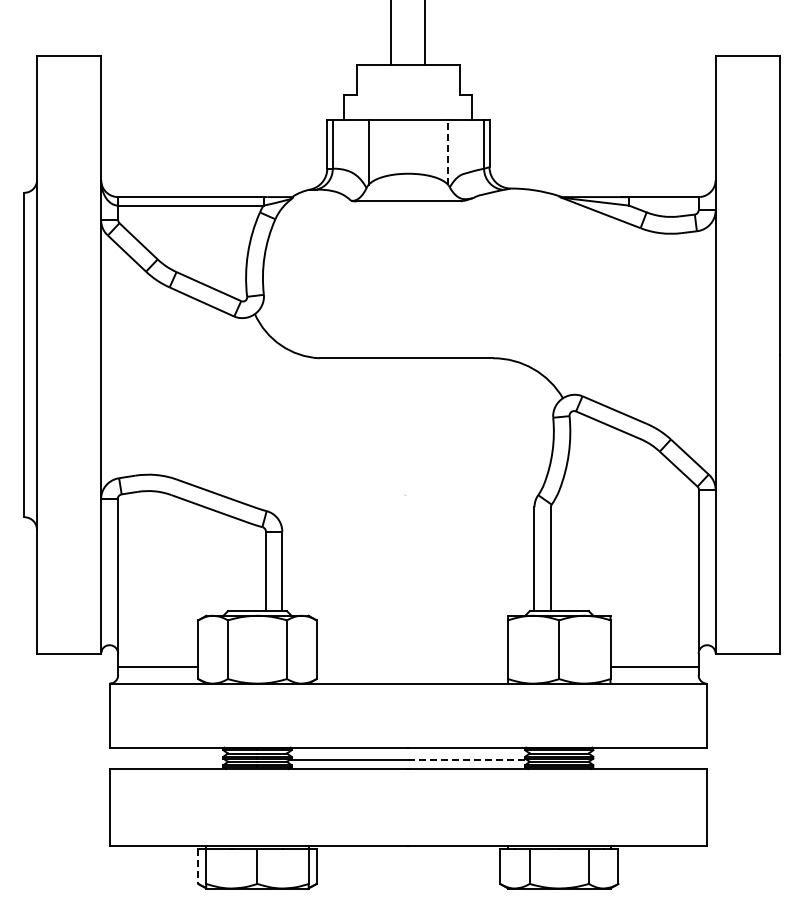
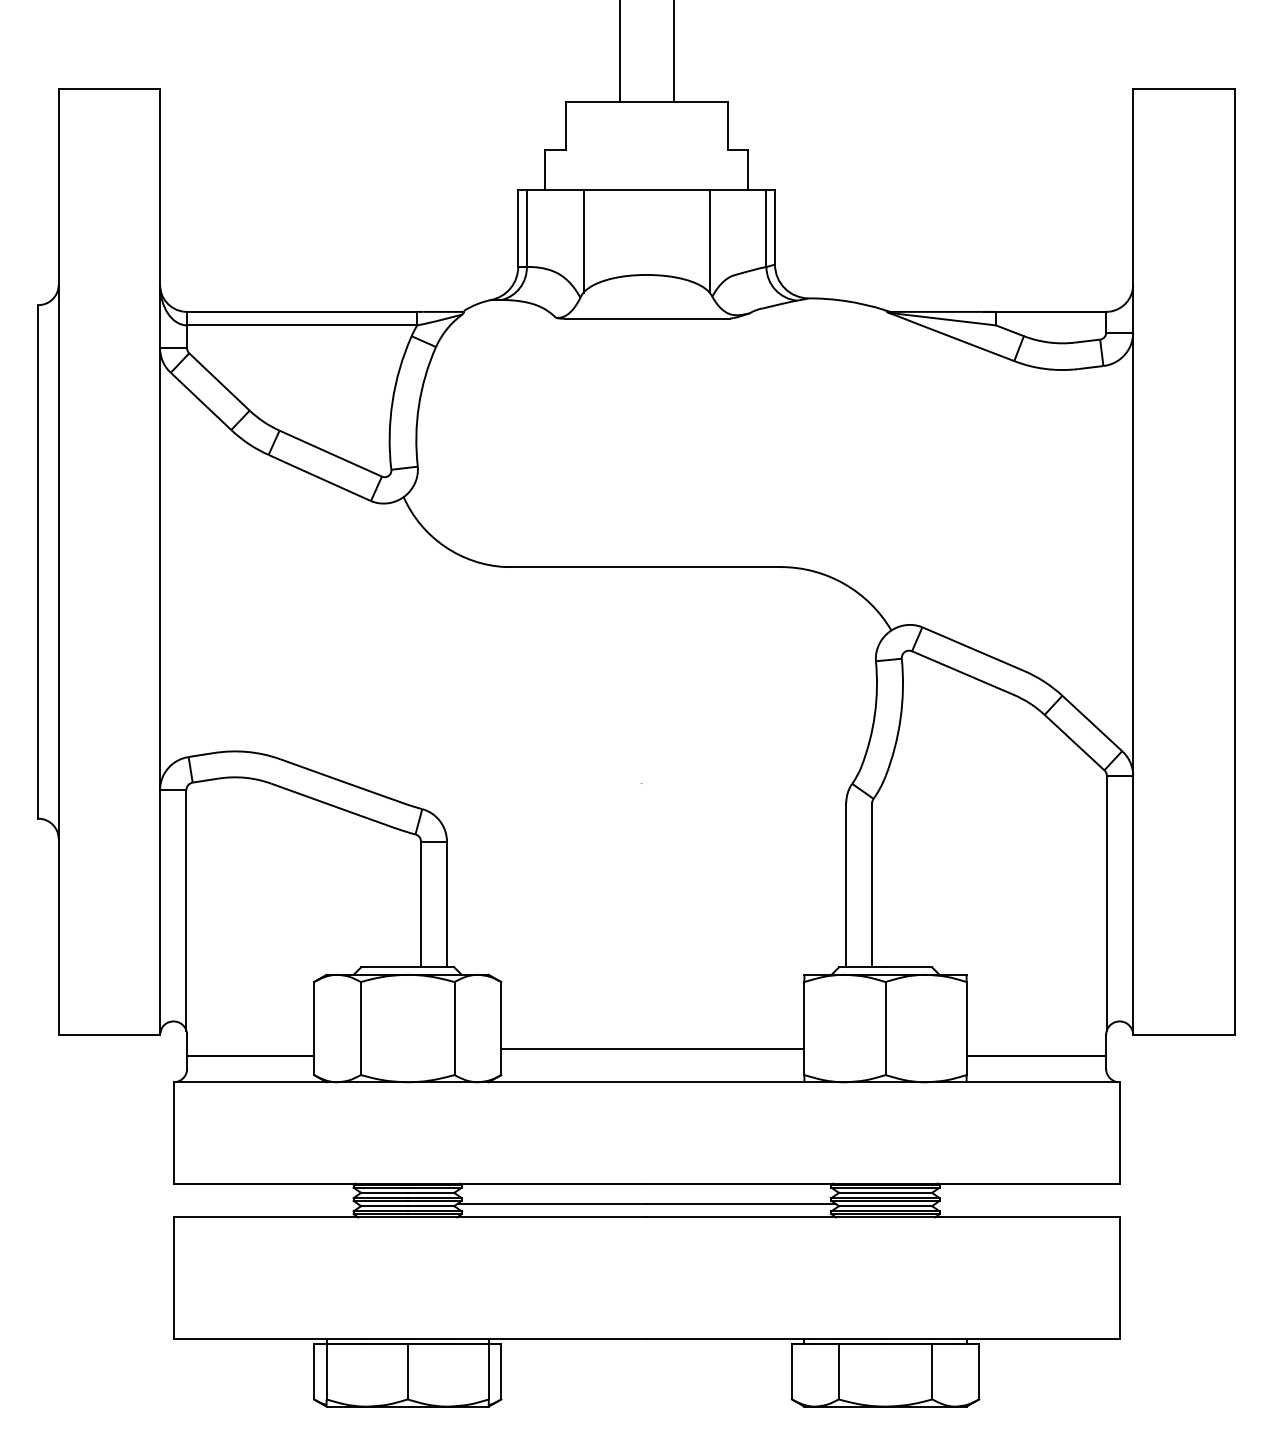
line: (448, 152) -> (710, 241), dashed -> solid
line: (412, 662) -> (653, 1048), added
line: (468, 760) -> (741, 1203), dashed -> solid
line: (198, 867) -> (314, 1373), dashed -> solid

